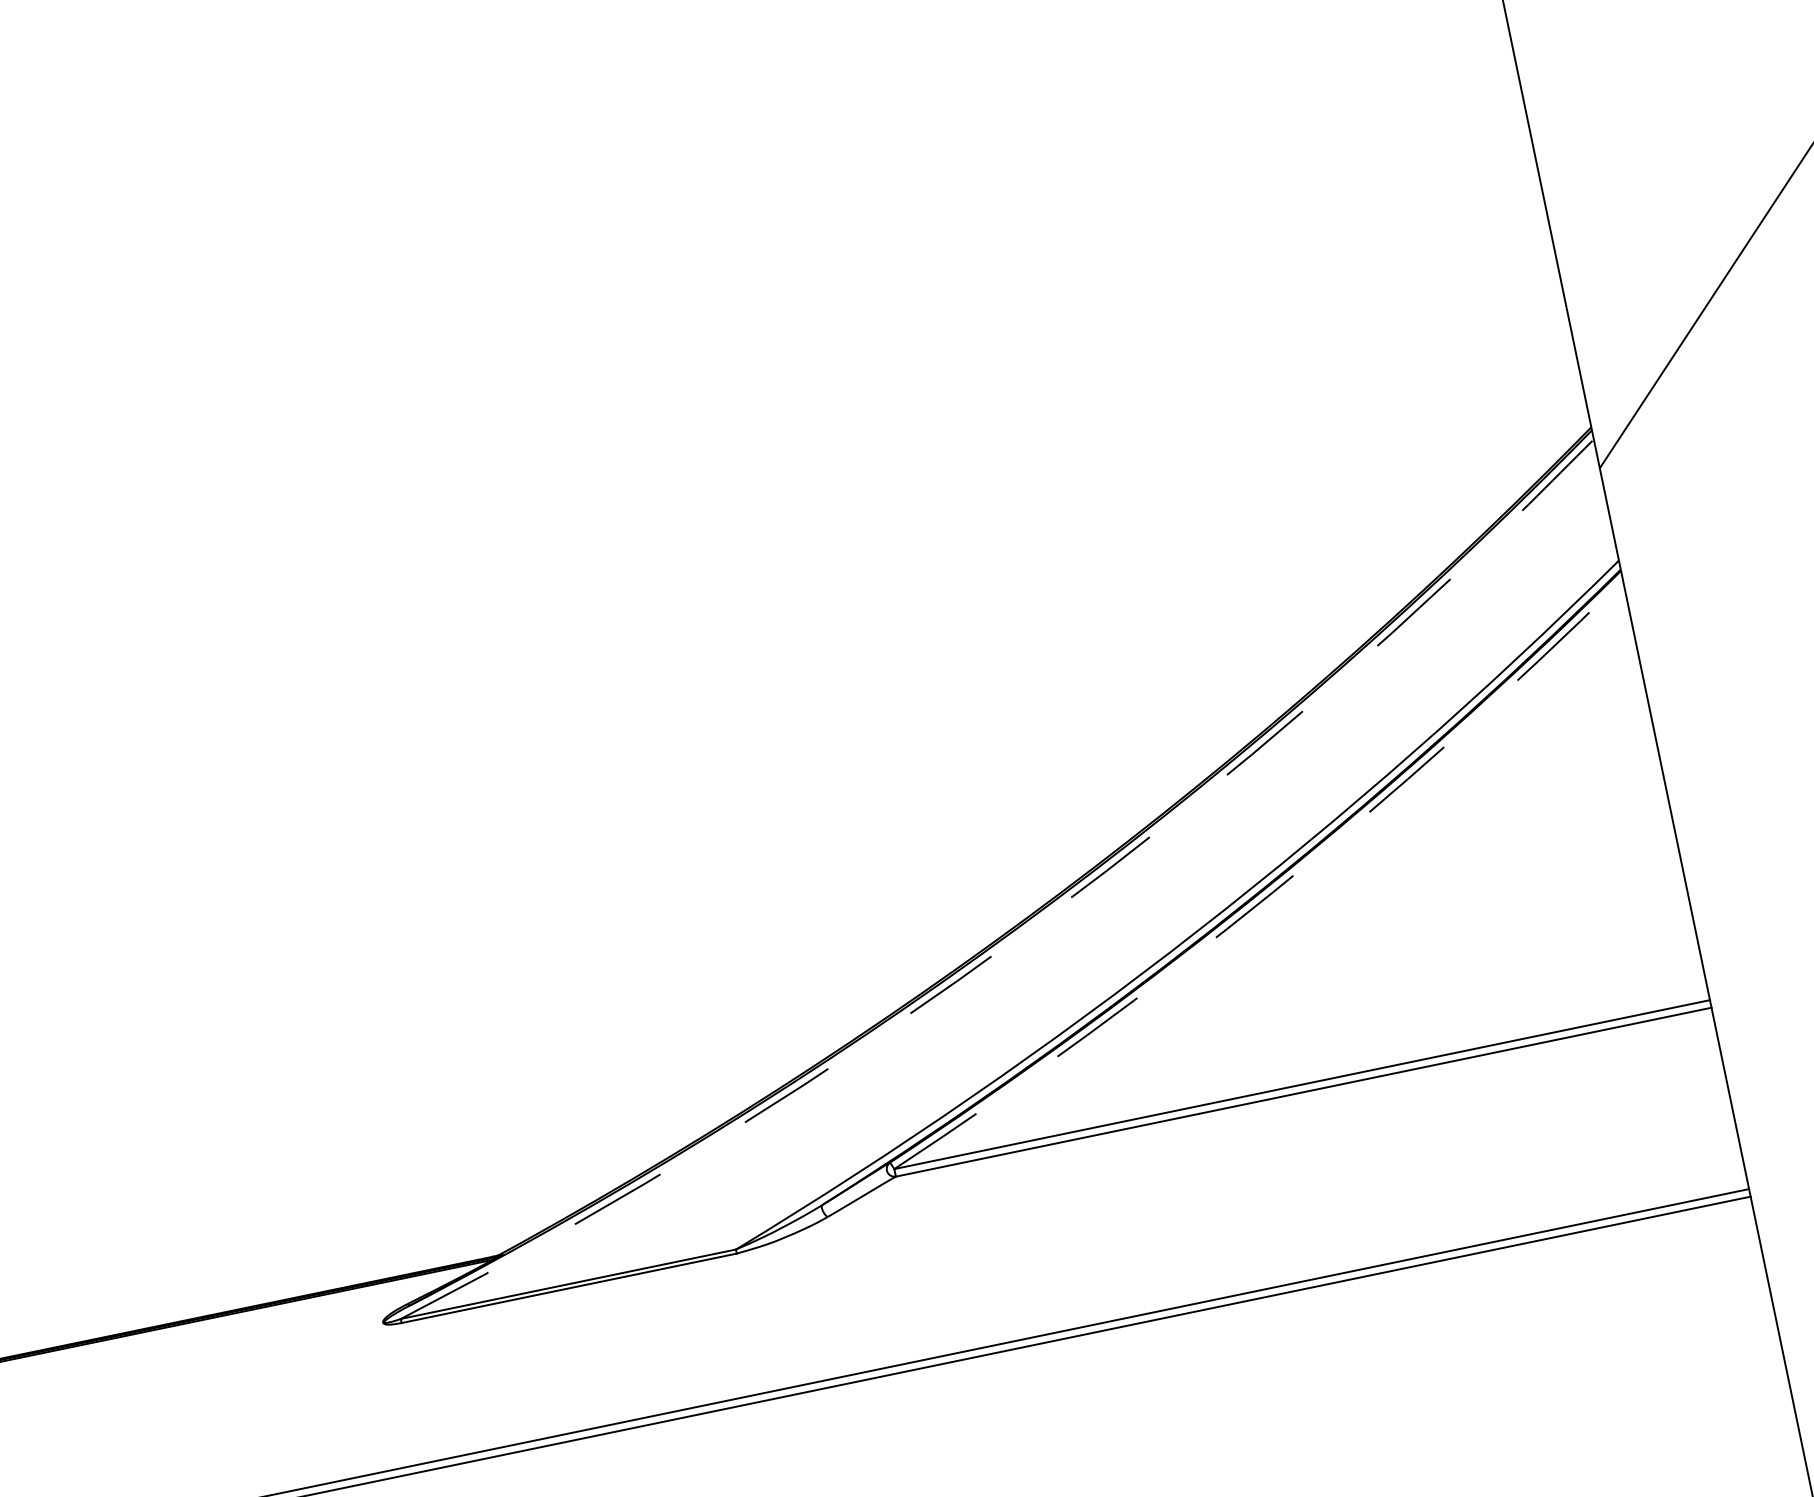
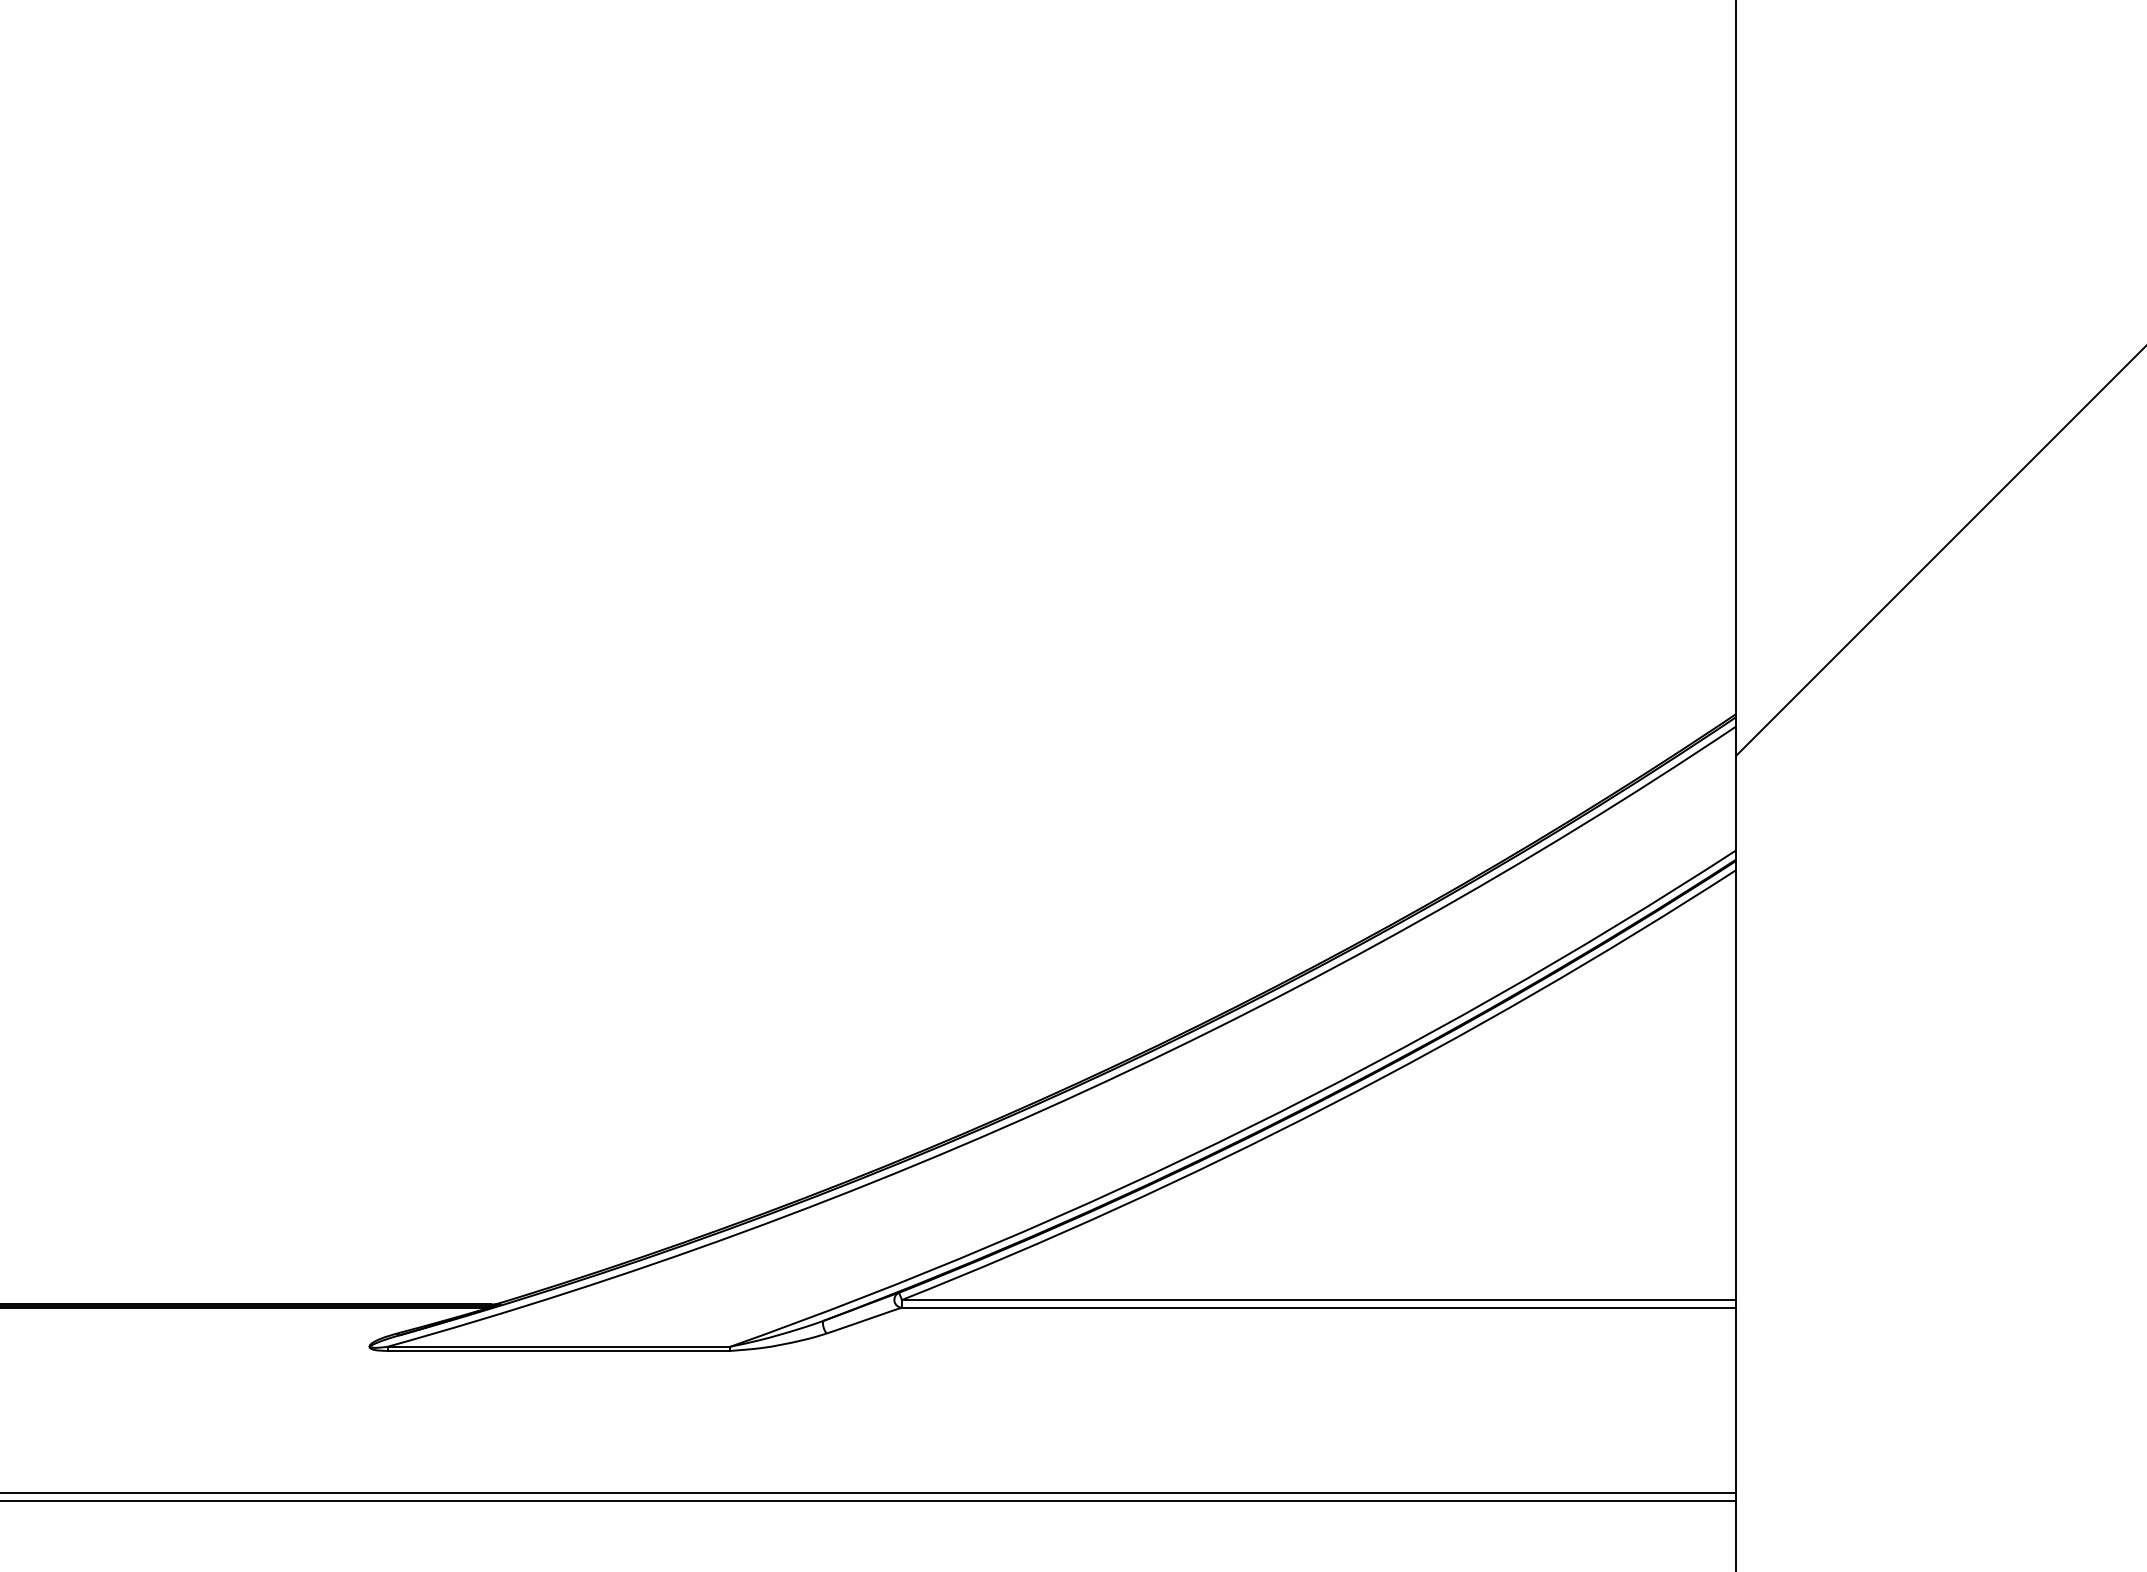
arc: (1273, 892) -> (1329, 1105), dashed -> solid
arc: (1032, 926) -> (1086, 1090), dashed -> solid

